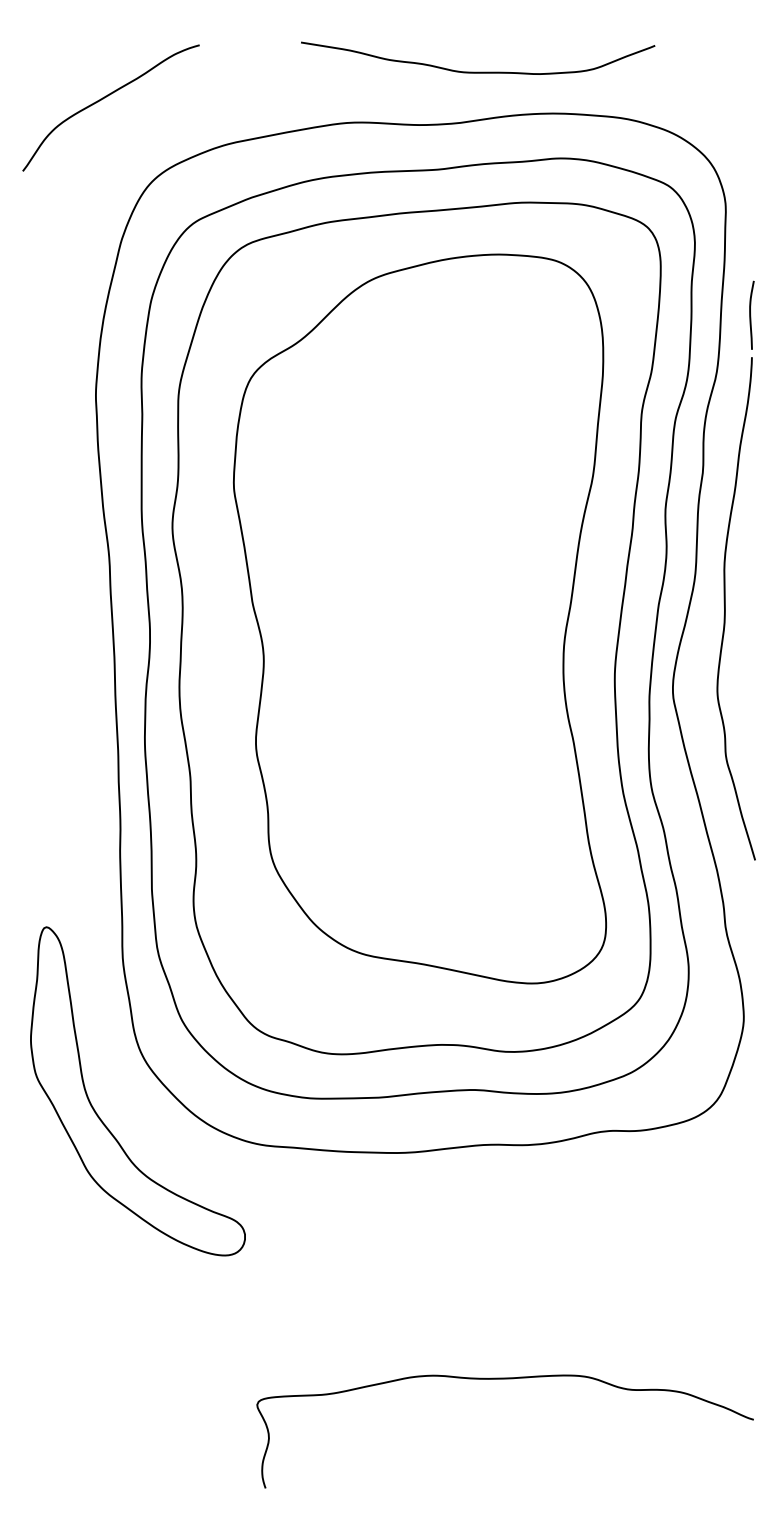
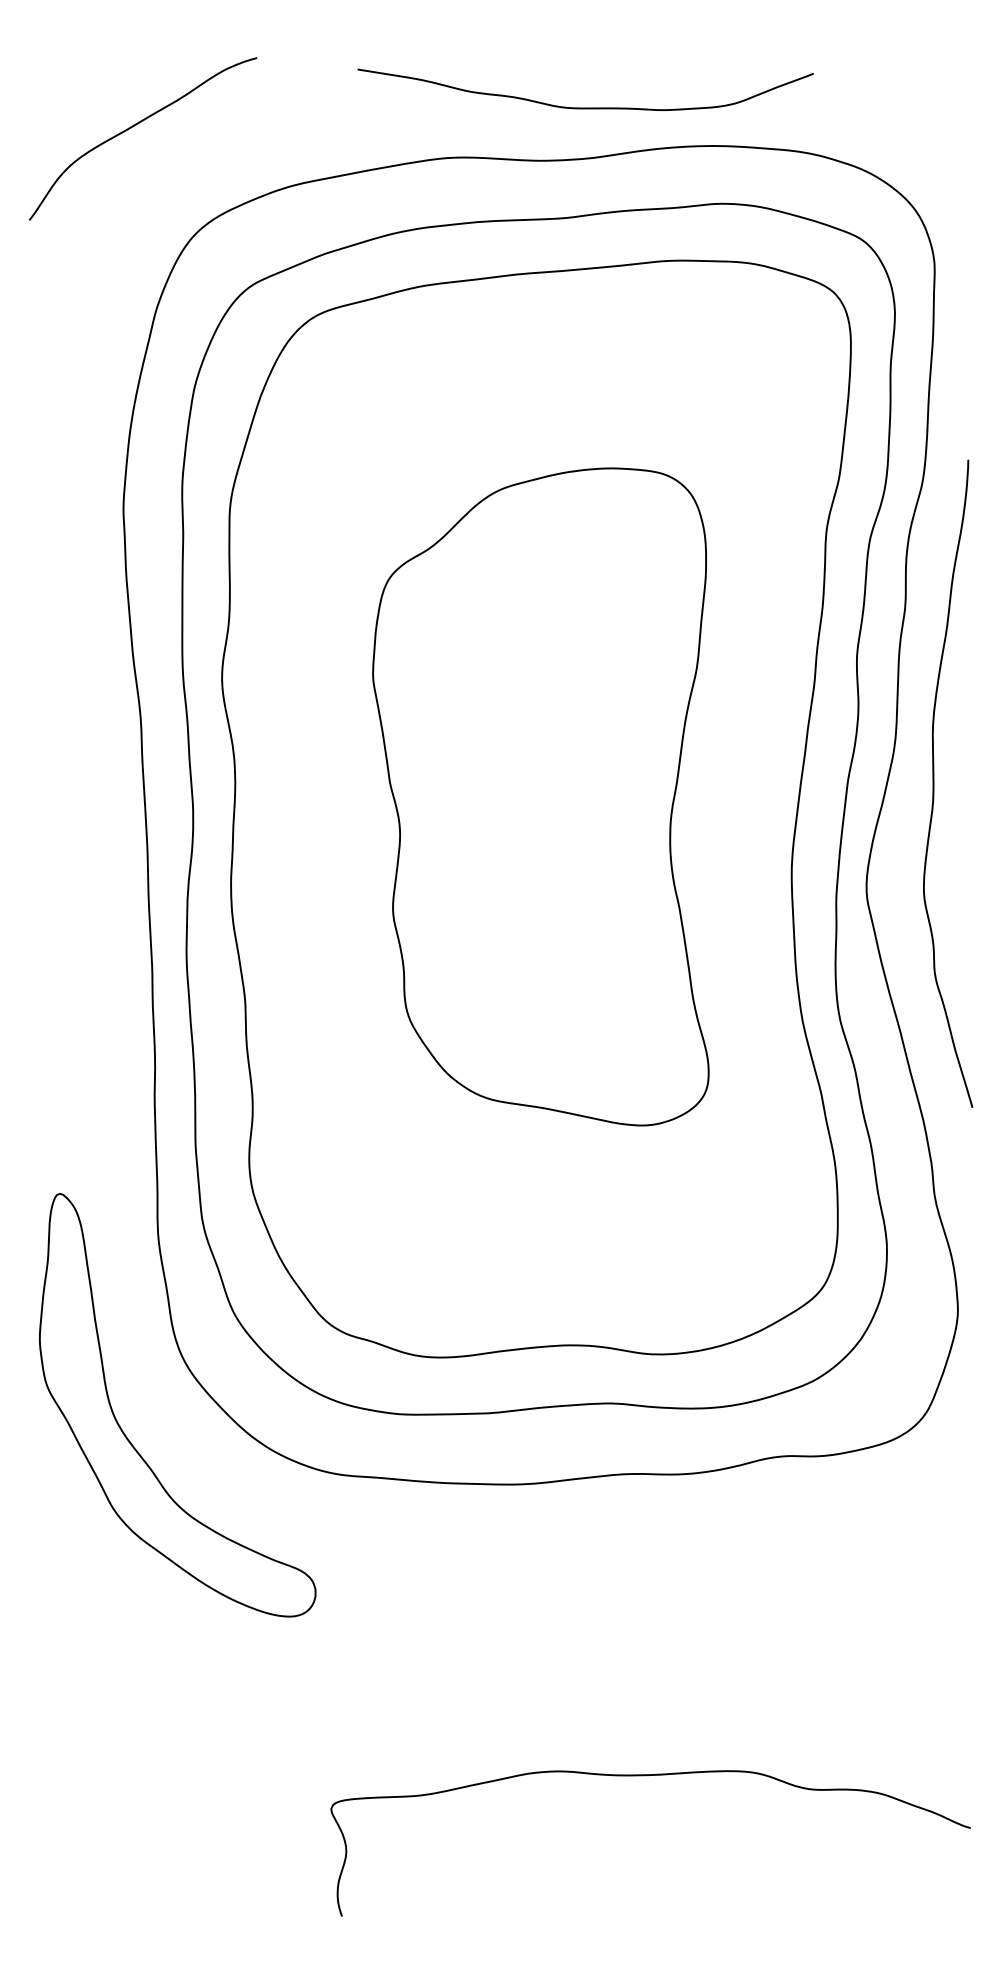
curve: (477, 72) -> (585, 107), moved
curve: (750, 315) -> (966, 405), removed
part: (419, 618) -> (540, 796), size x0.7

